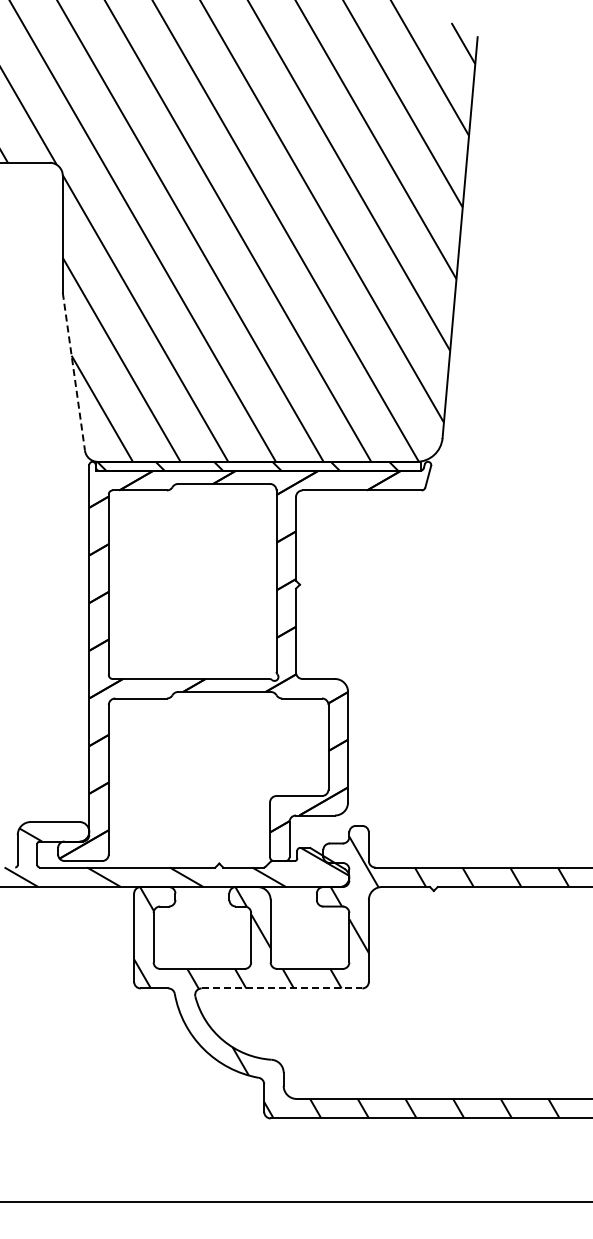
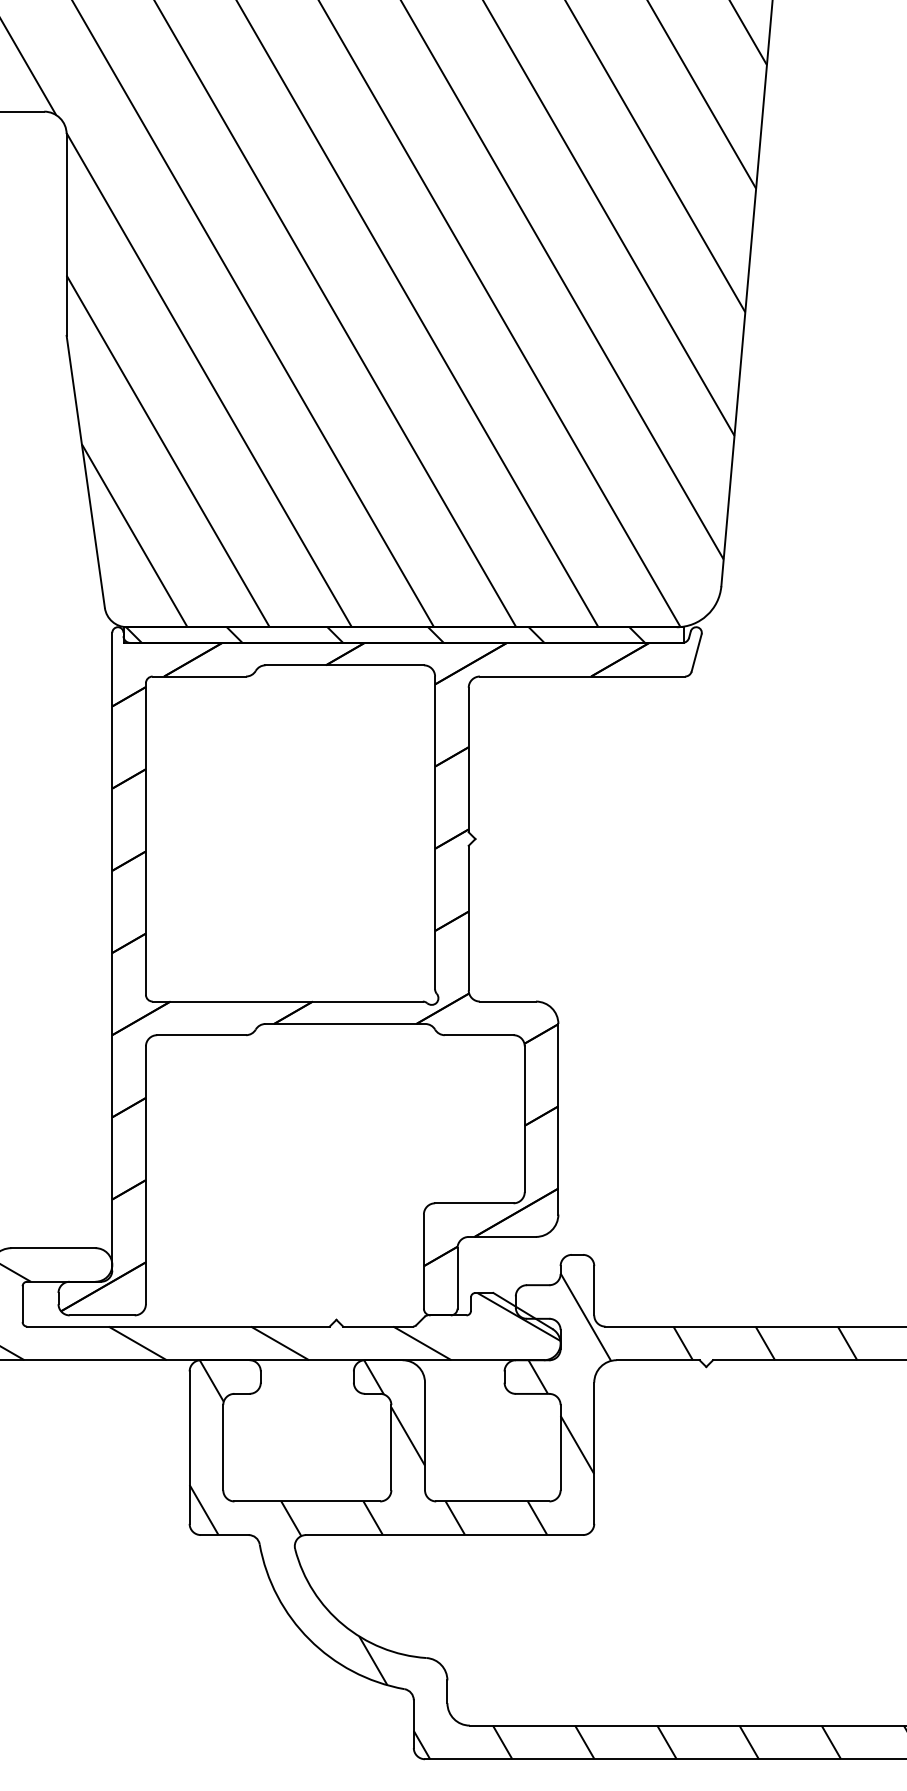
line: (73, 371) -> (85, 471), dashed -> solid
line: (282, 988) -> (445, 1535), dashed -> solid

